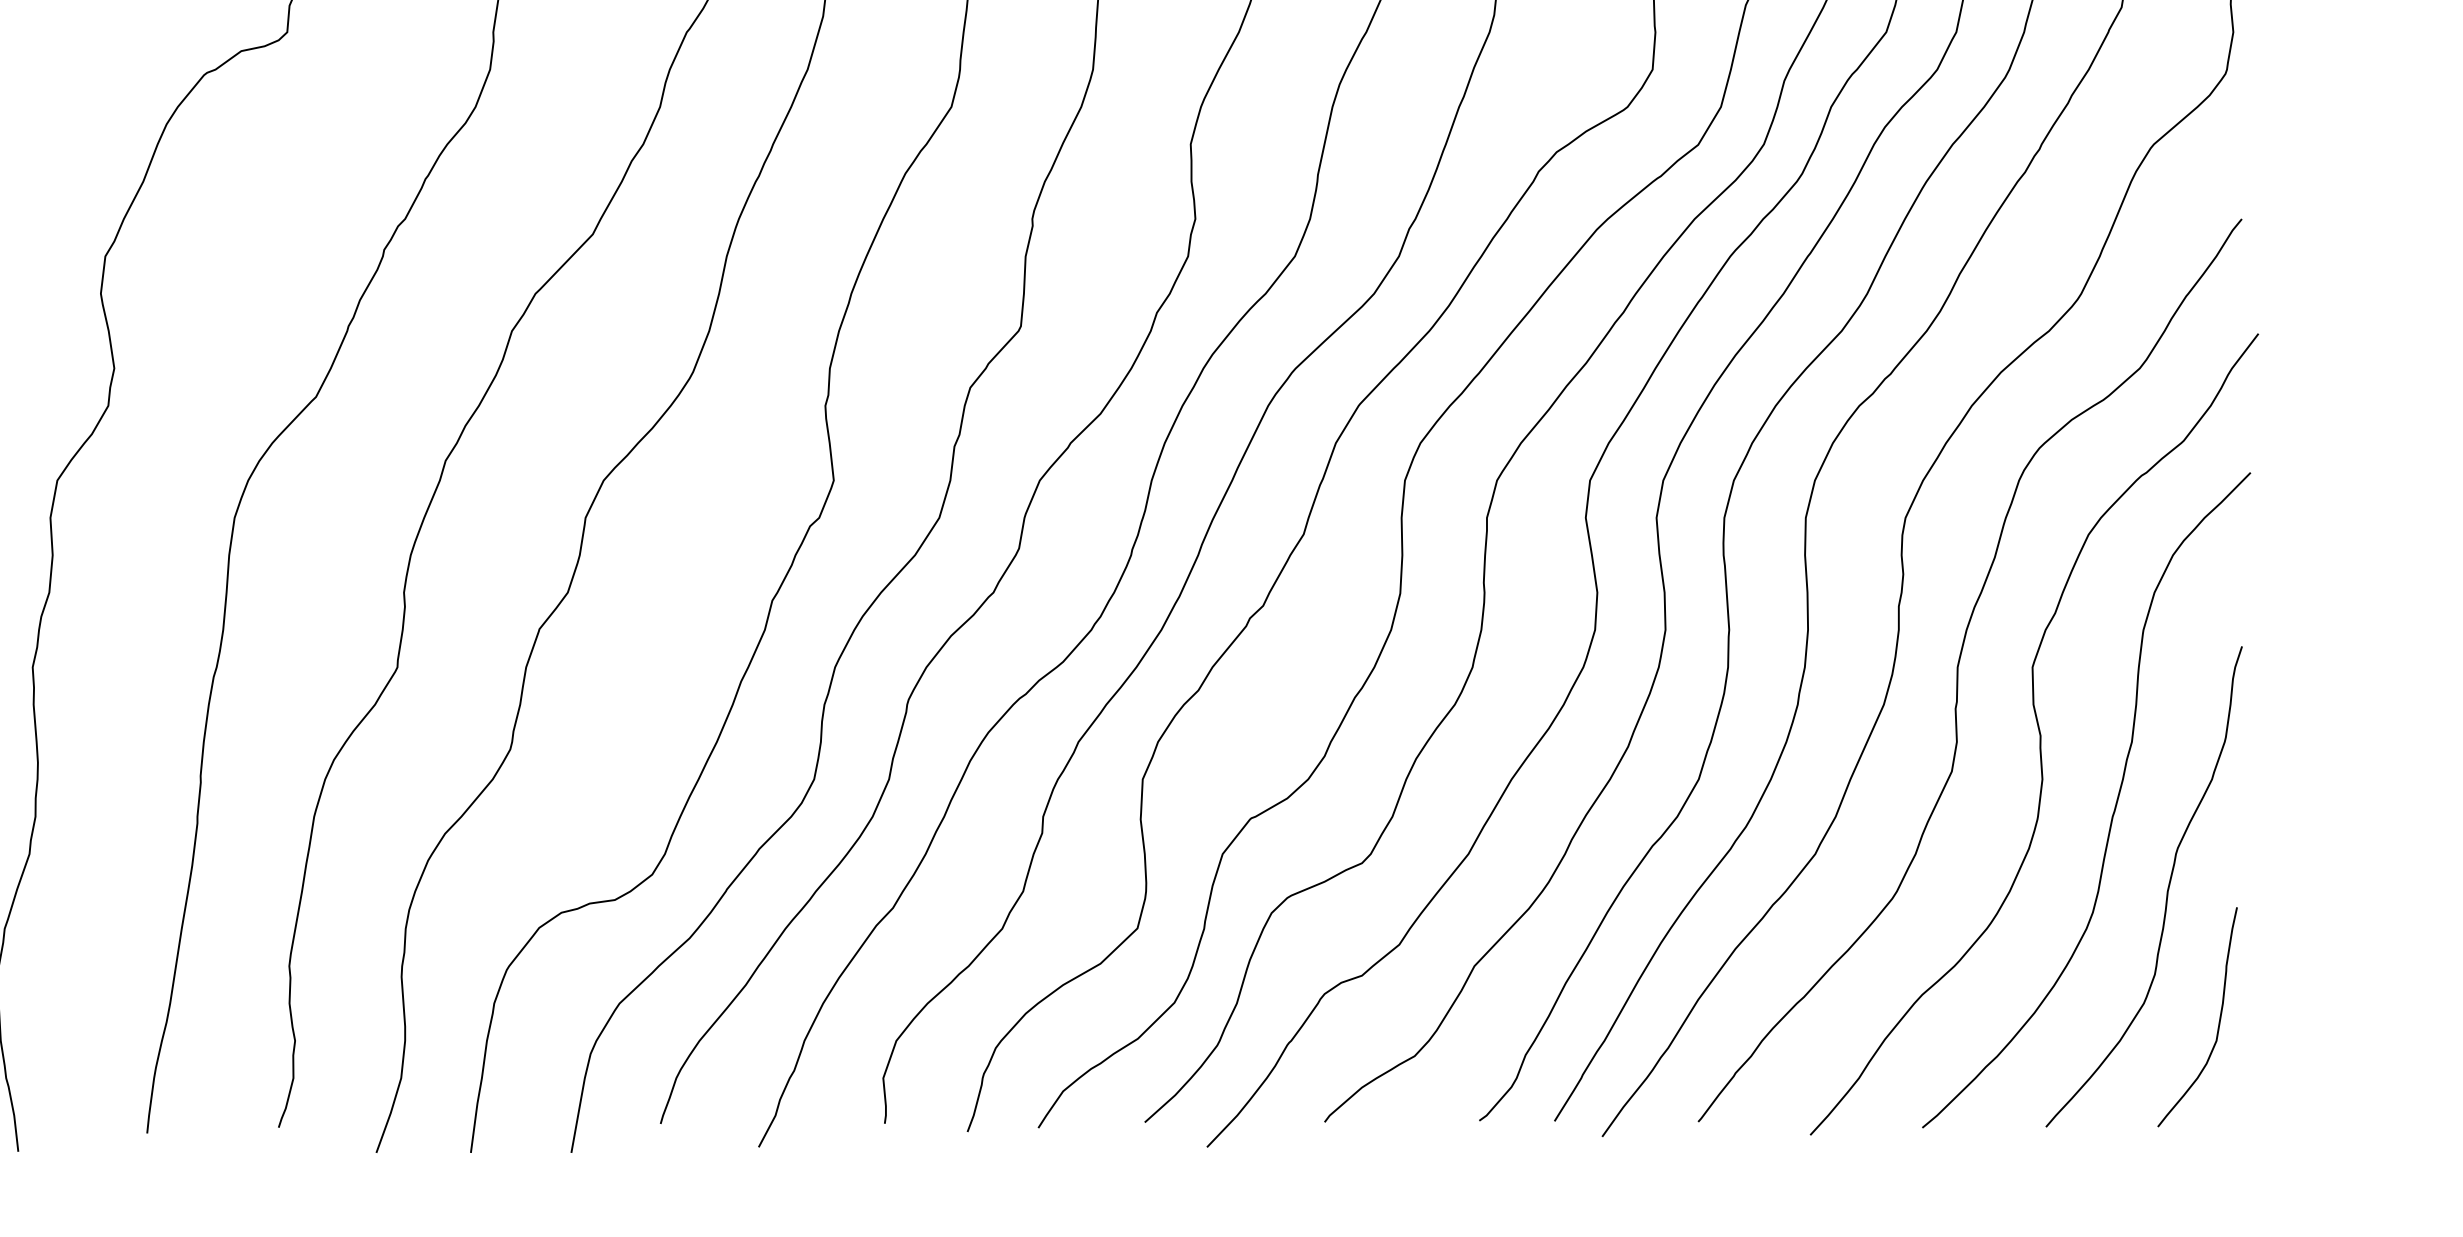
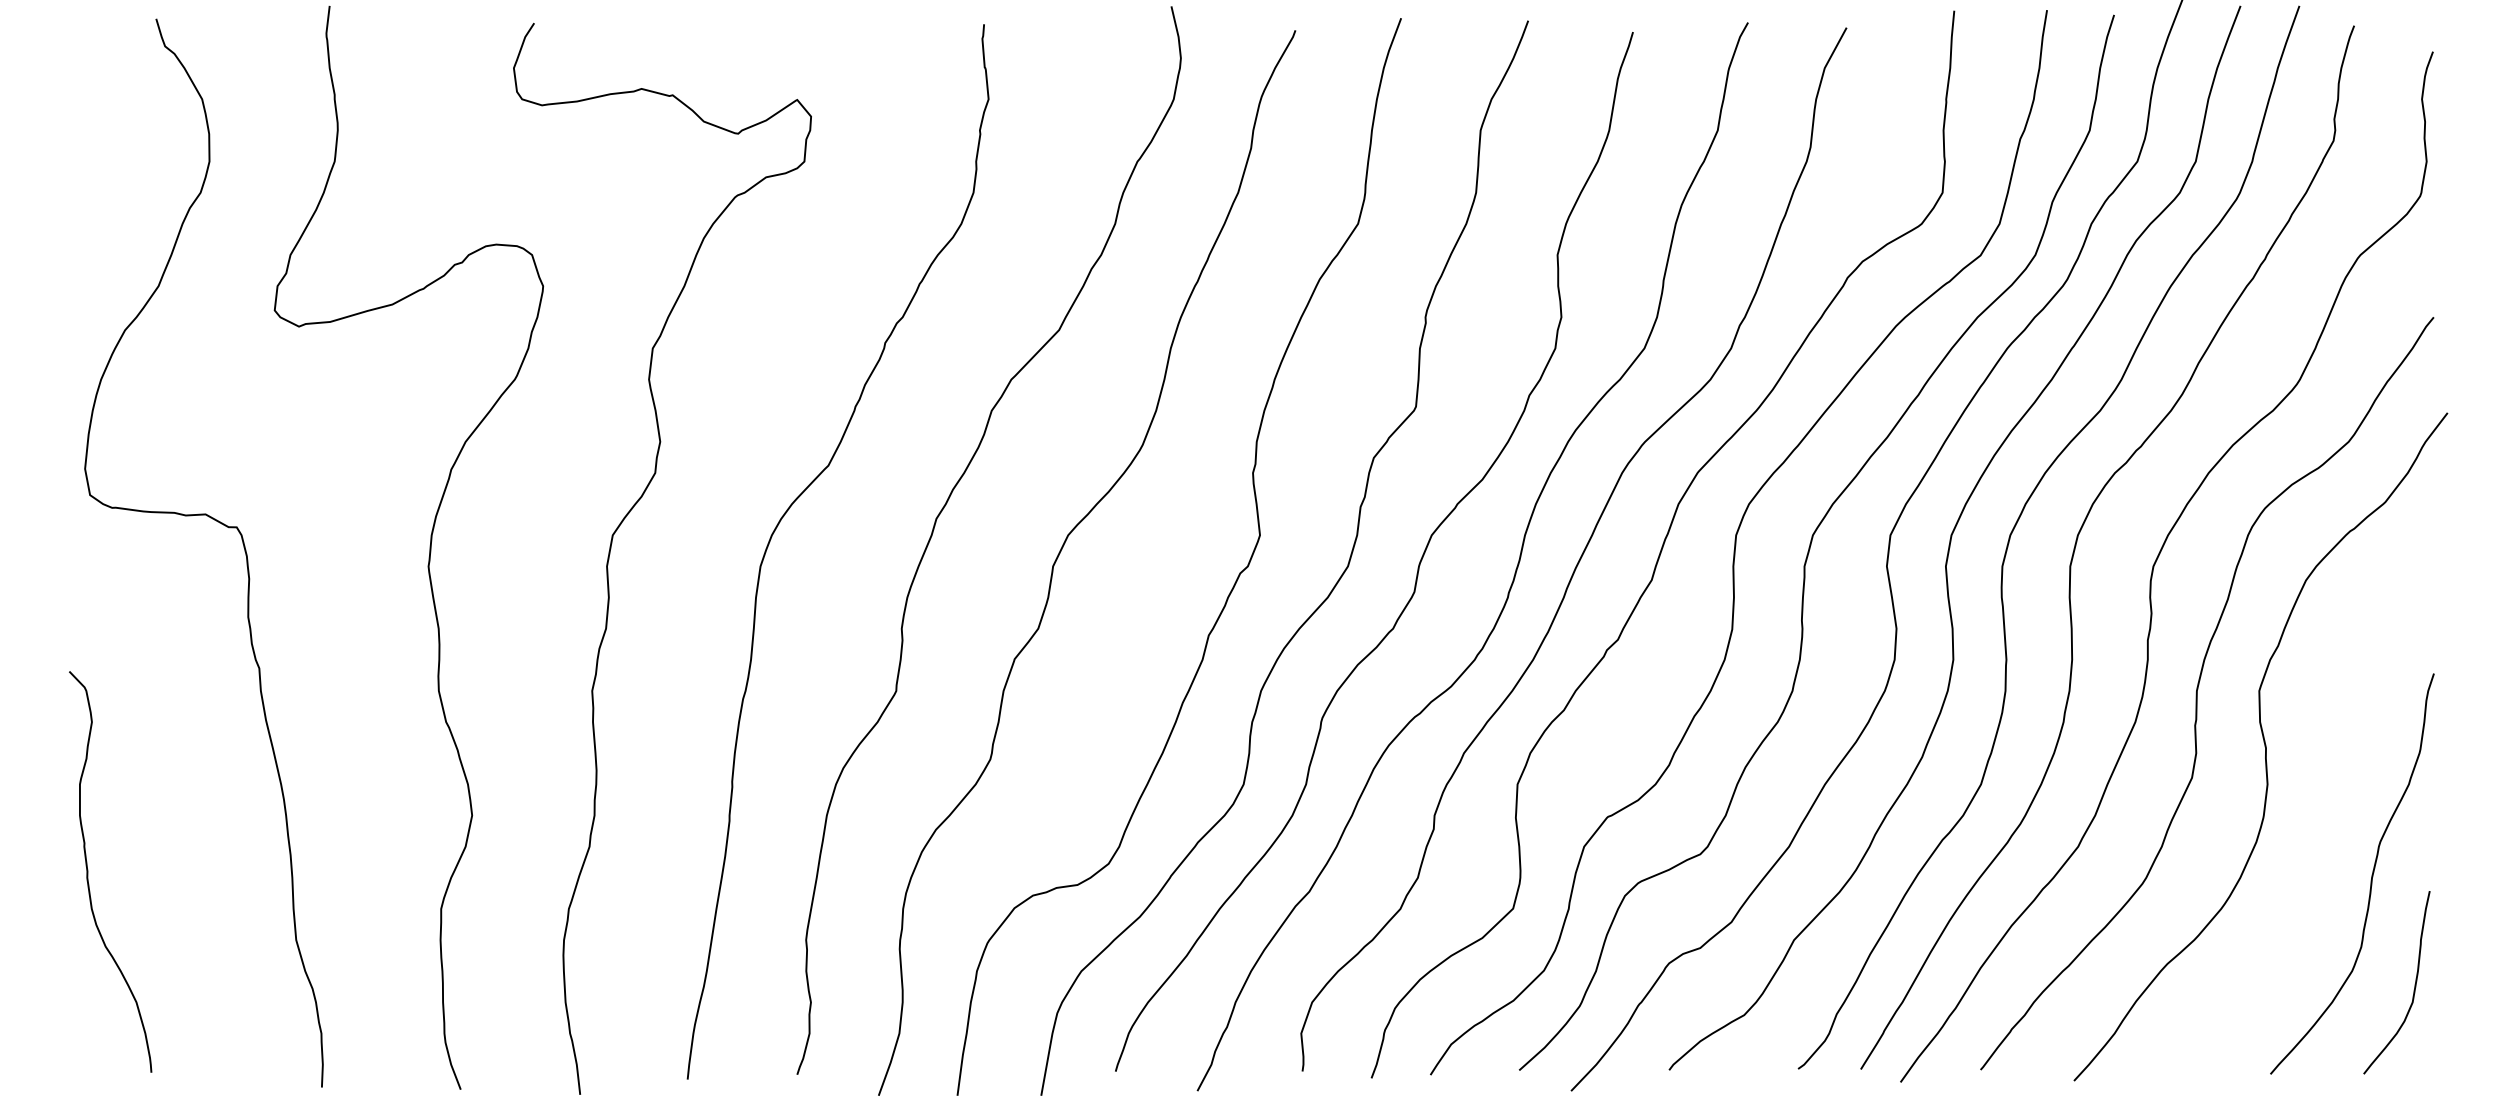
curve: (2114, 805) -> (2327, 806), removed

